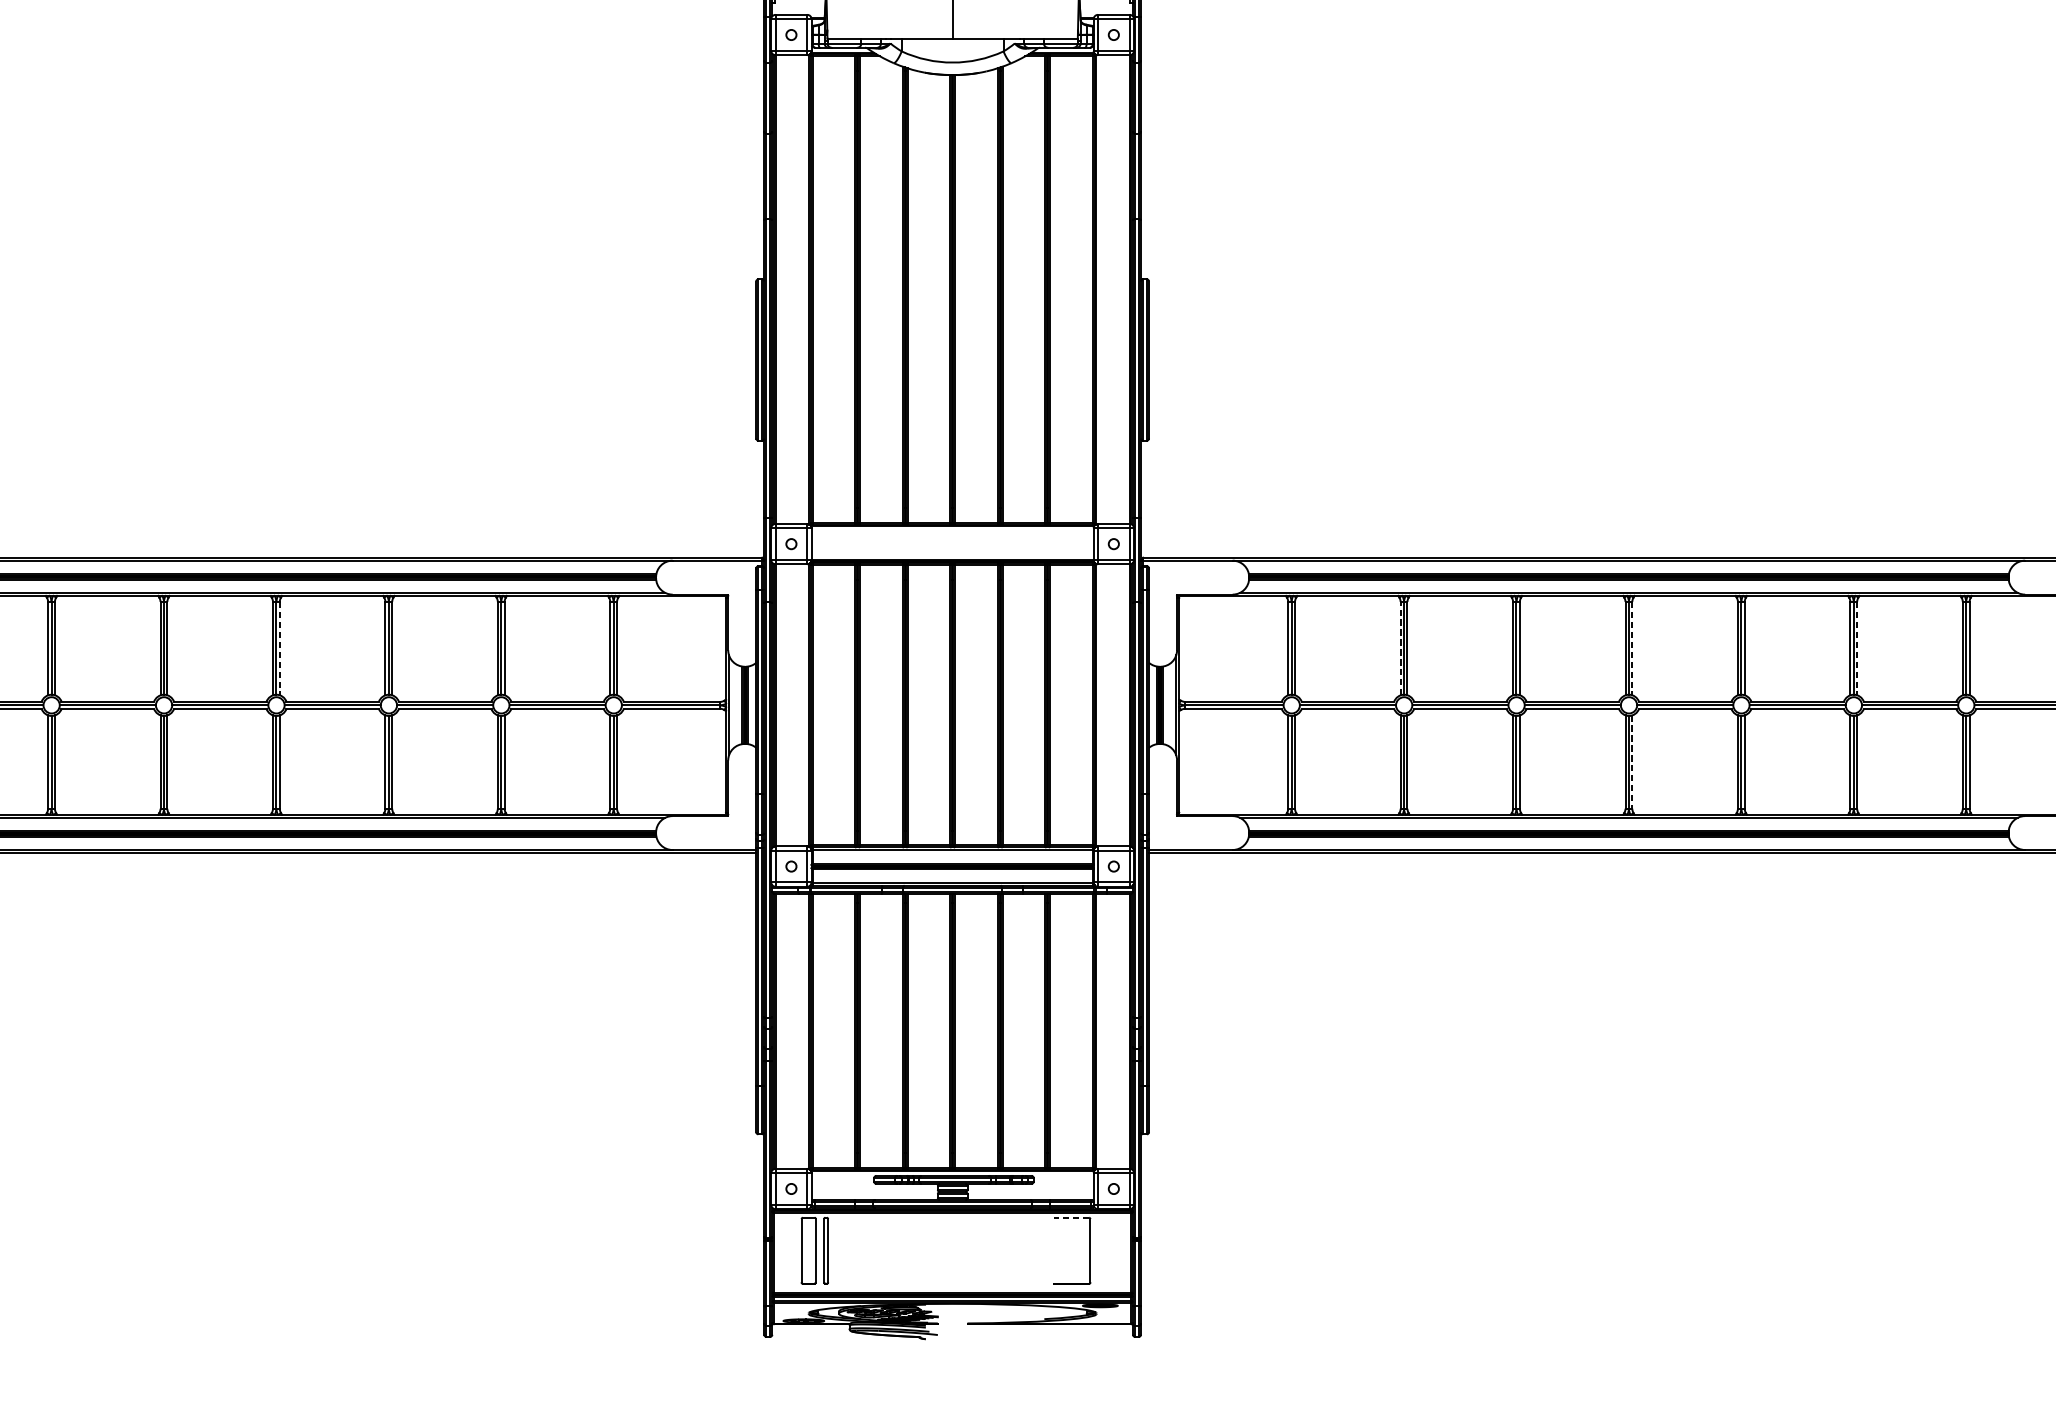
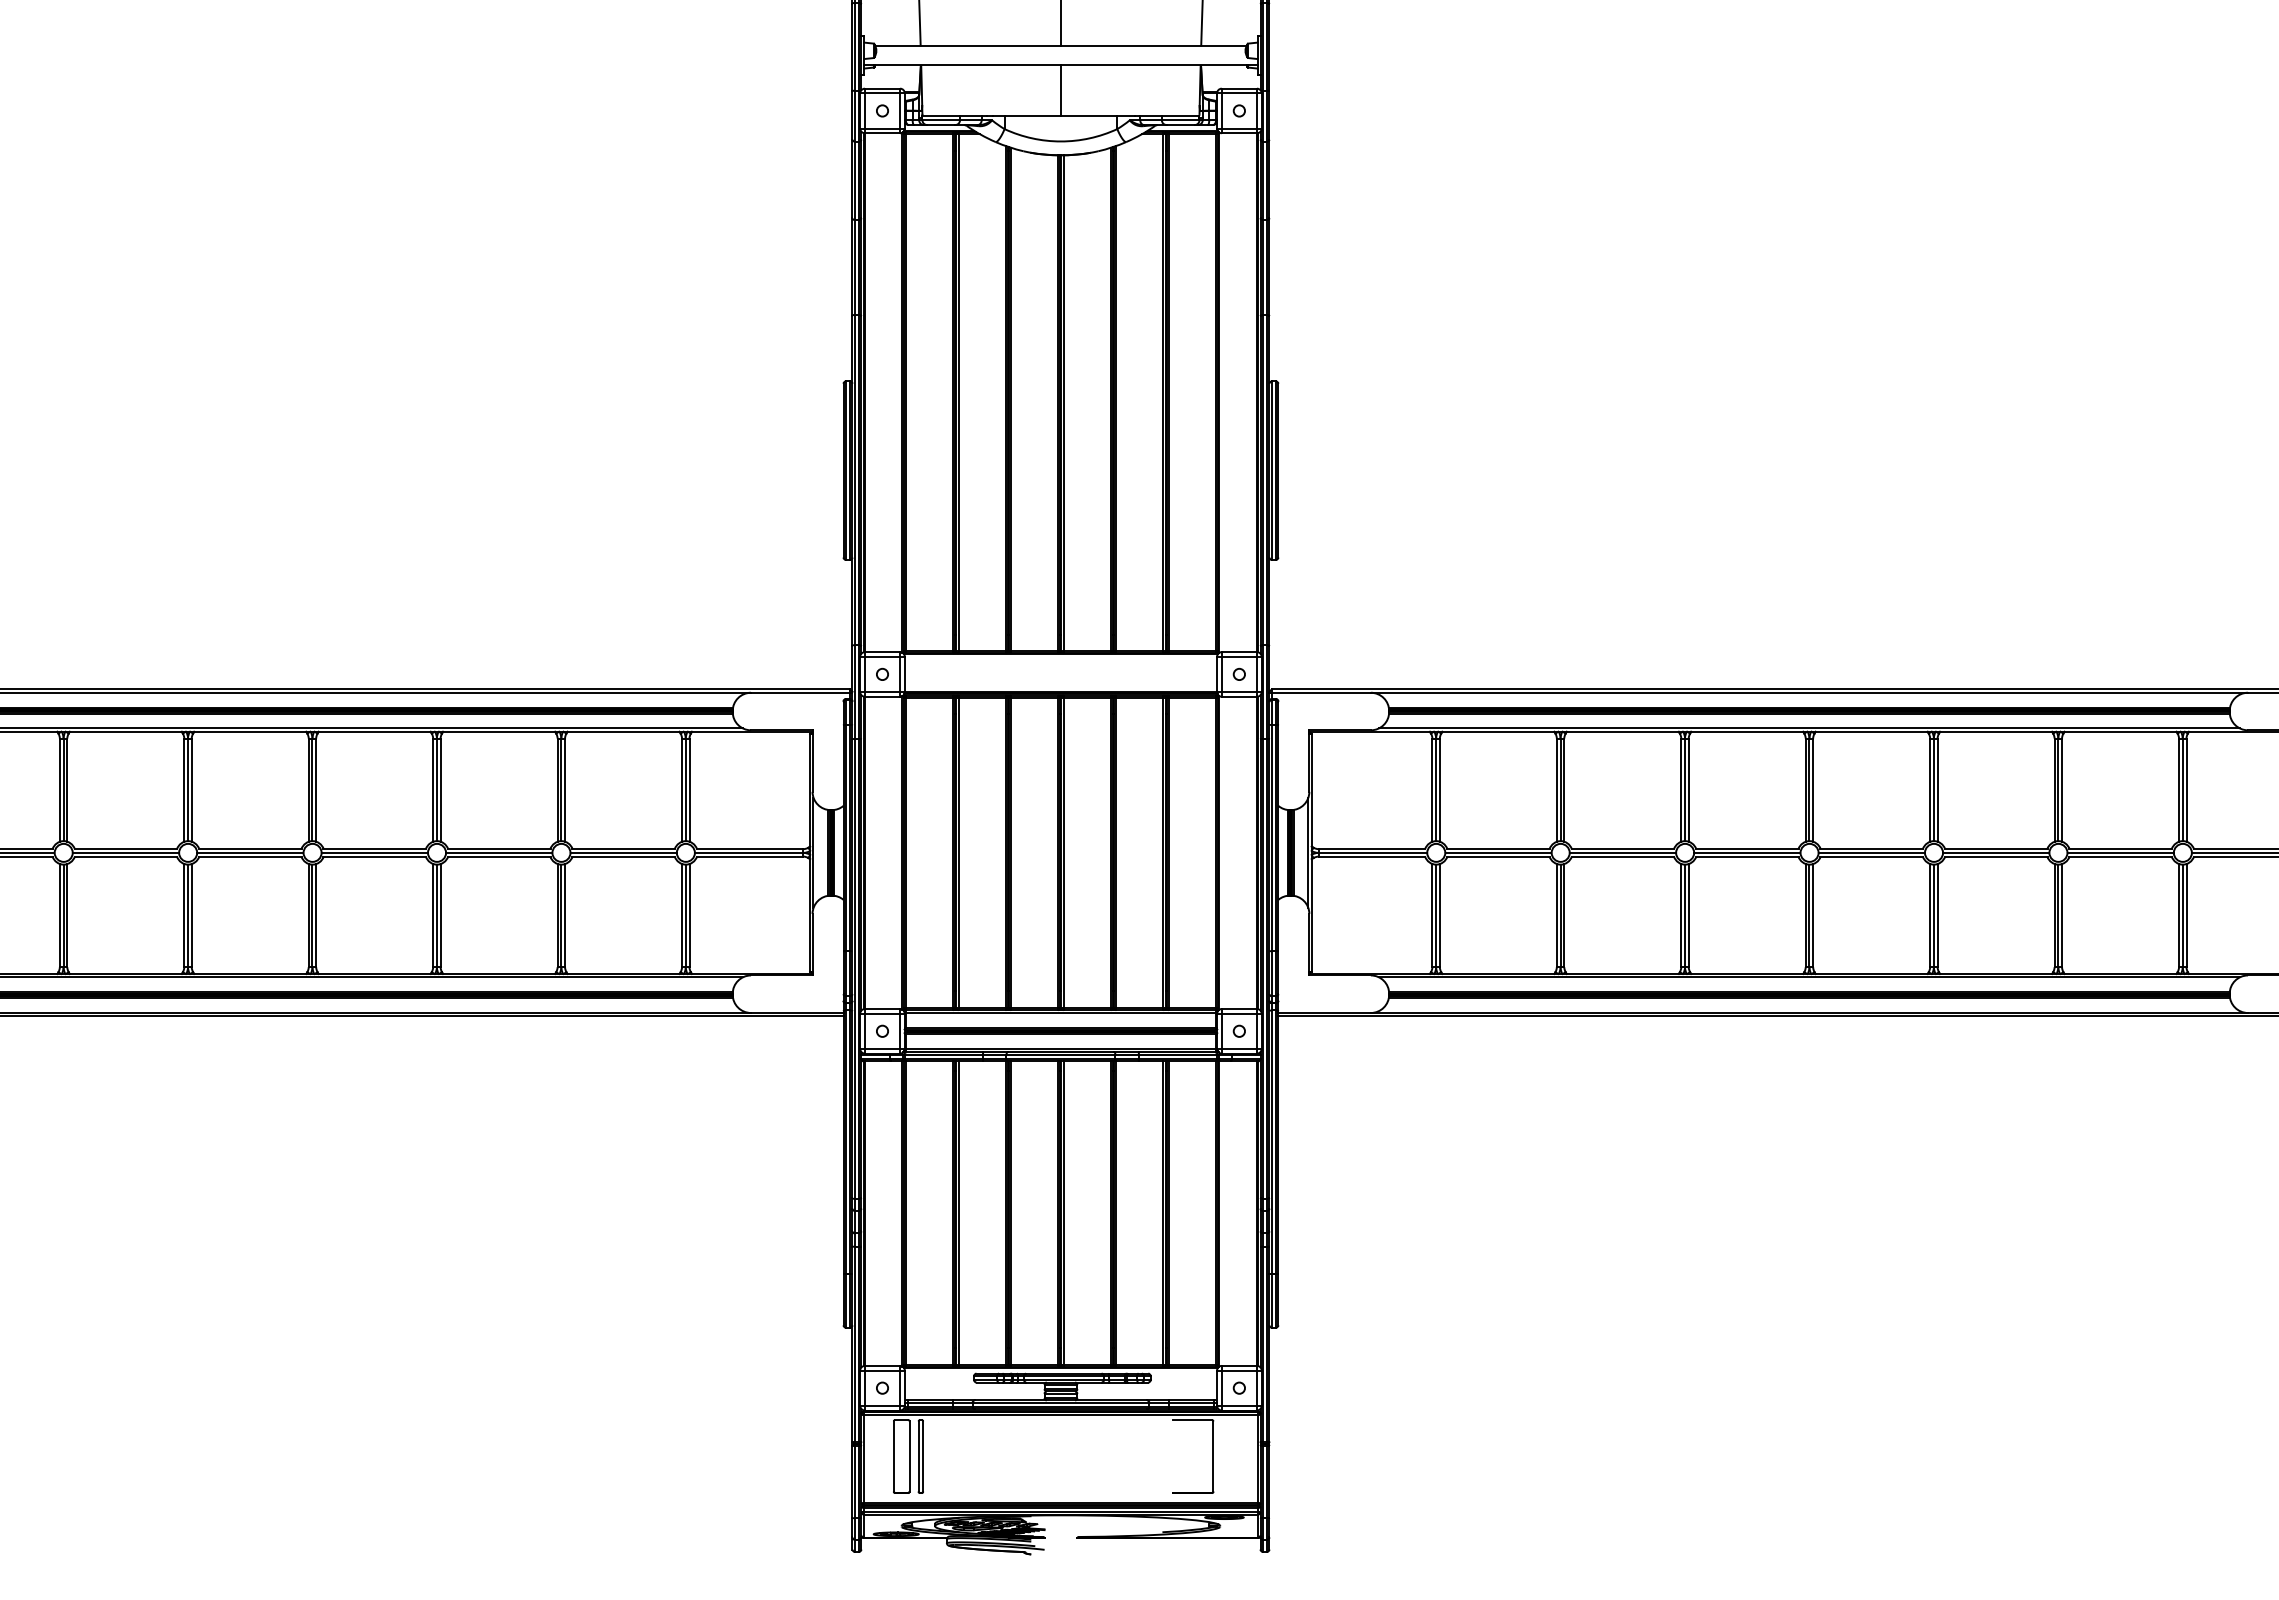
line: (280, 648) -> (316, 790), dashed -> solid
line: (1400, 648) -> (1556, 790), dashed -> solid
line: (1632, 648) -> (1813, 790), dashed -> solid
line: (1857, 648) -> (2062, 790), dashed -> solid
line: (1632, 761) -> (1813, 915), dashed -> solid
line: (1071, 1218) -> (1192, 1420), dashed -> solid

